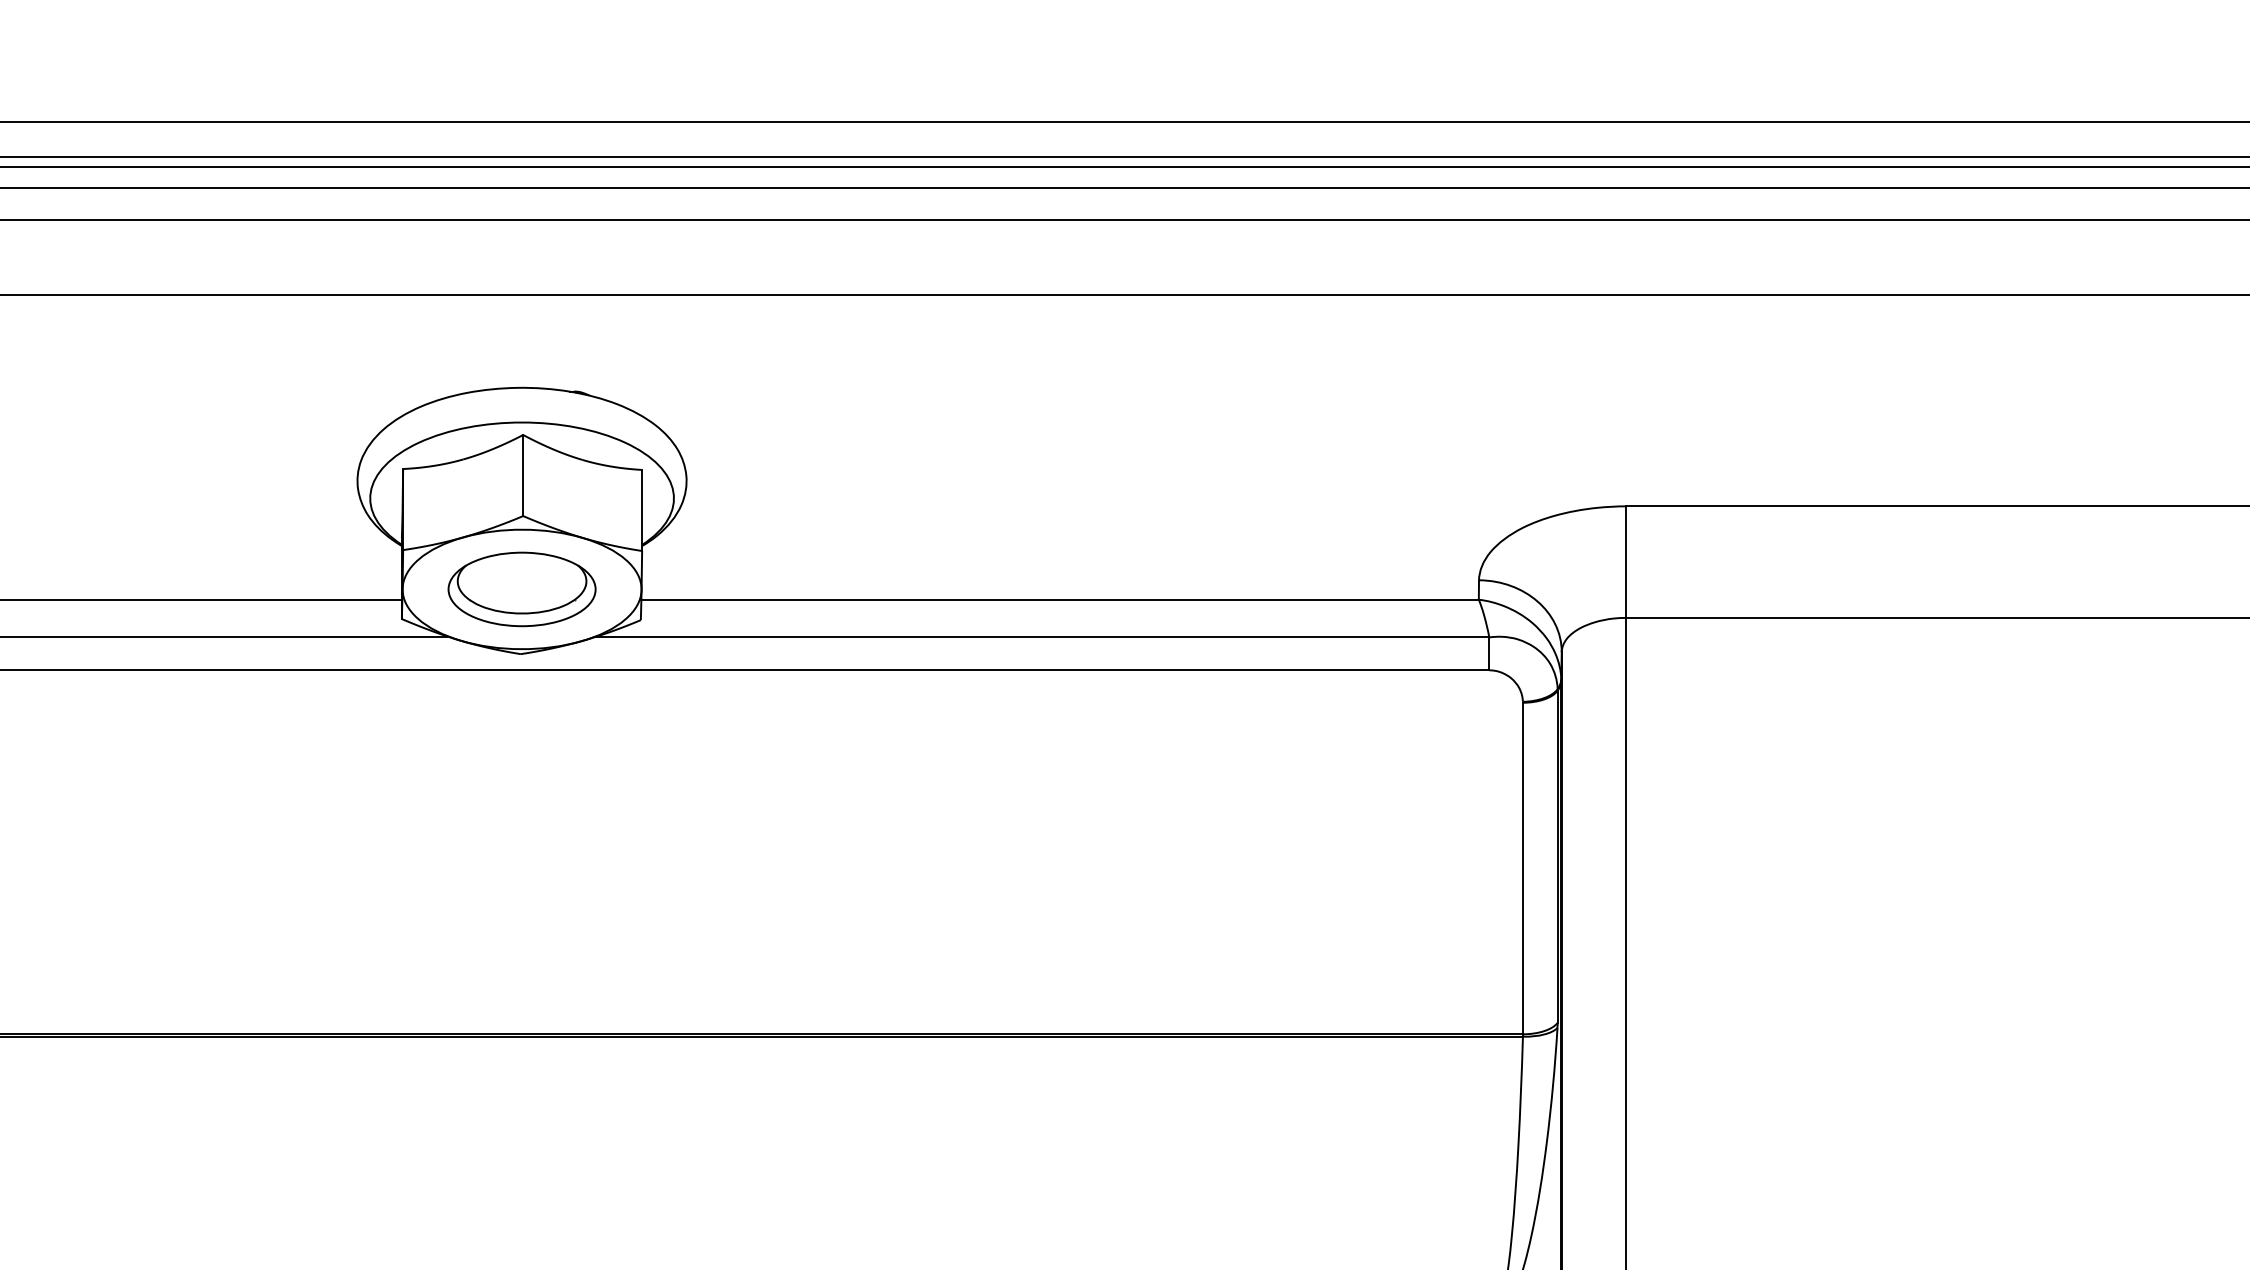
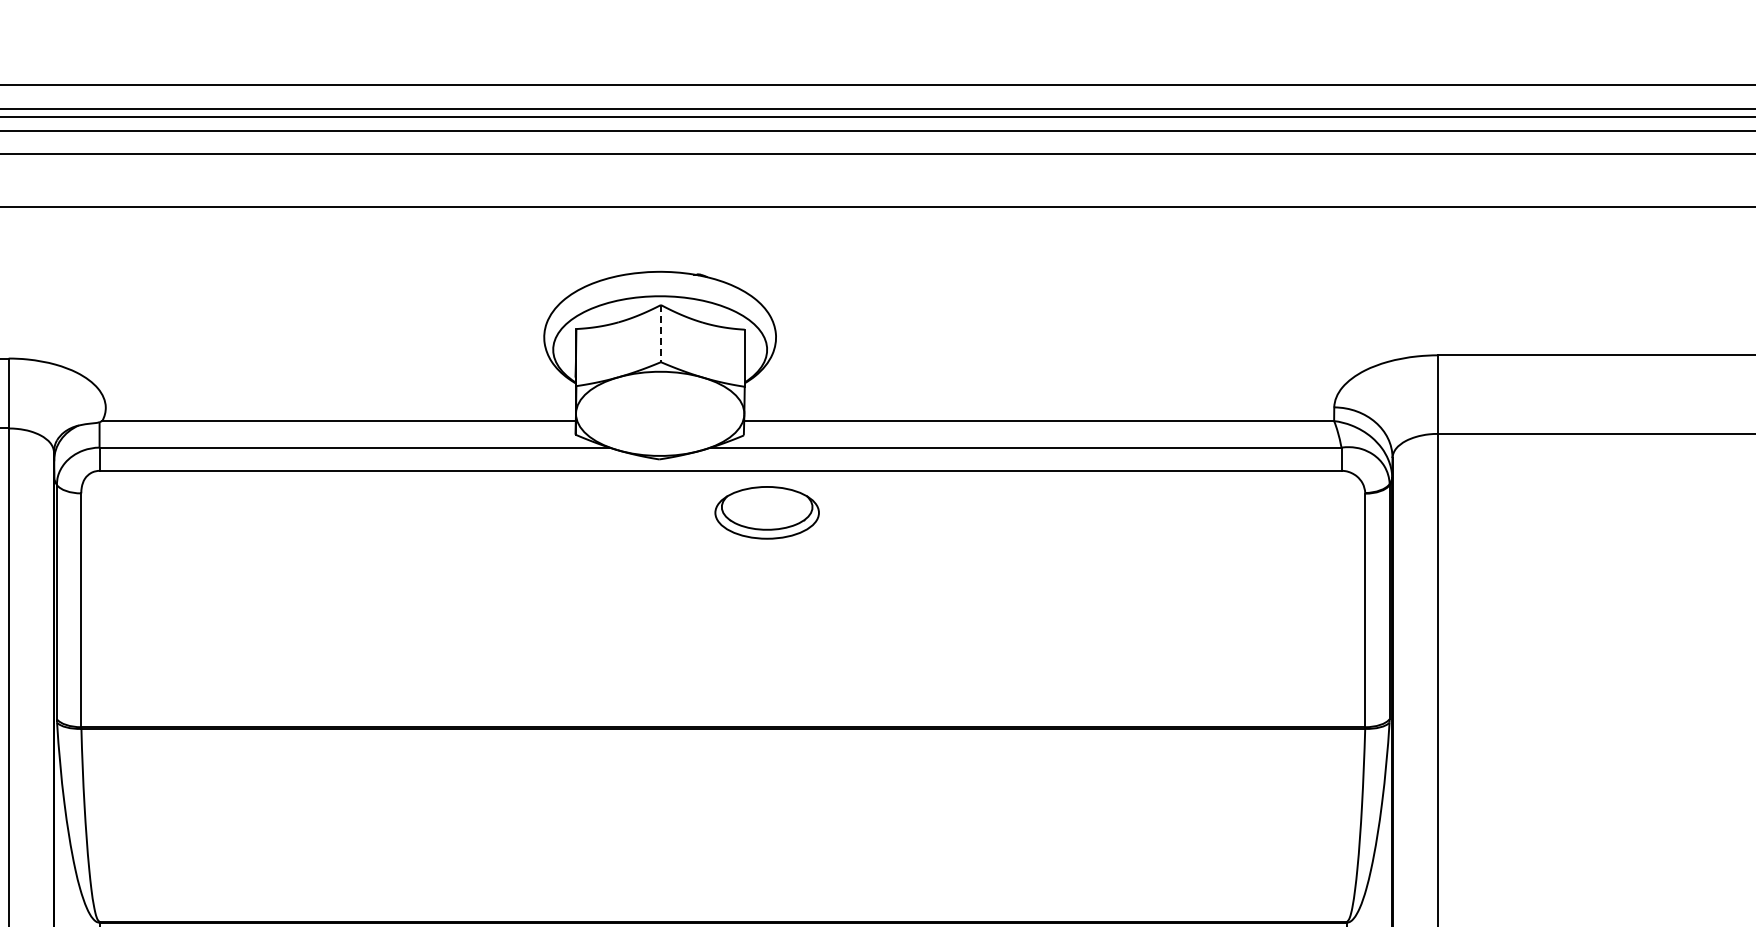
line: (522, 475) -> (660, 333), solid -> dashed
part: (521, 588) -> (766, 512), moved

